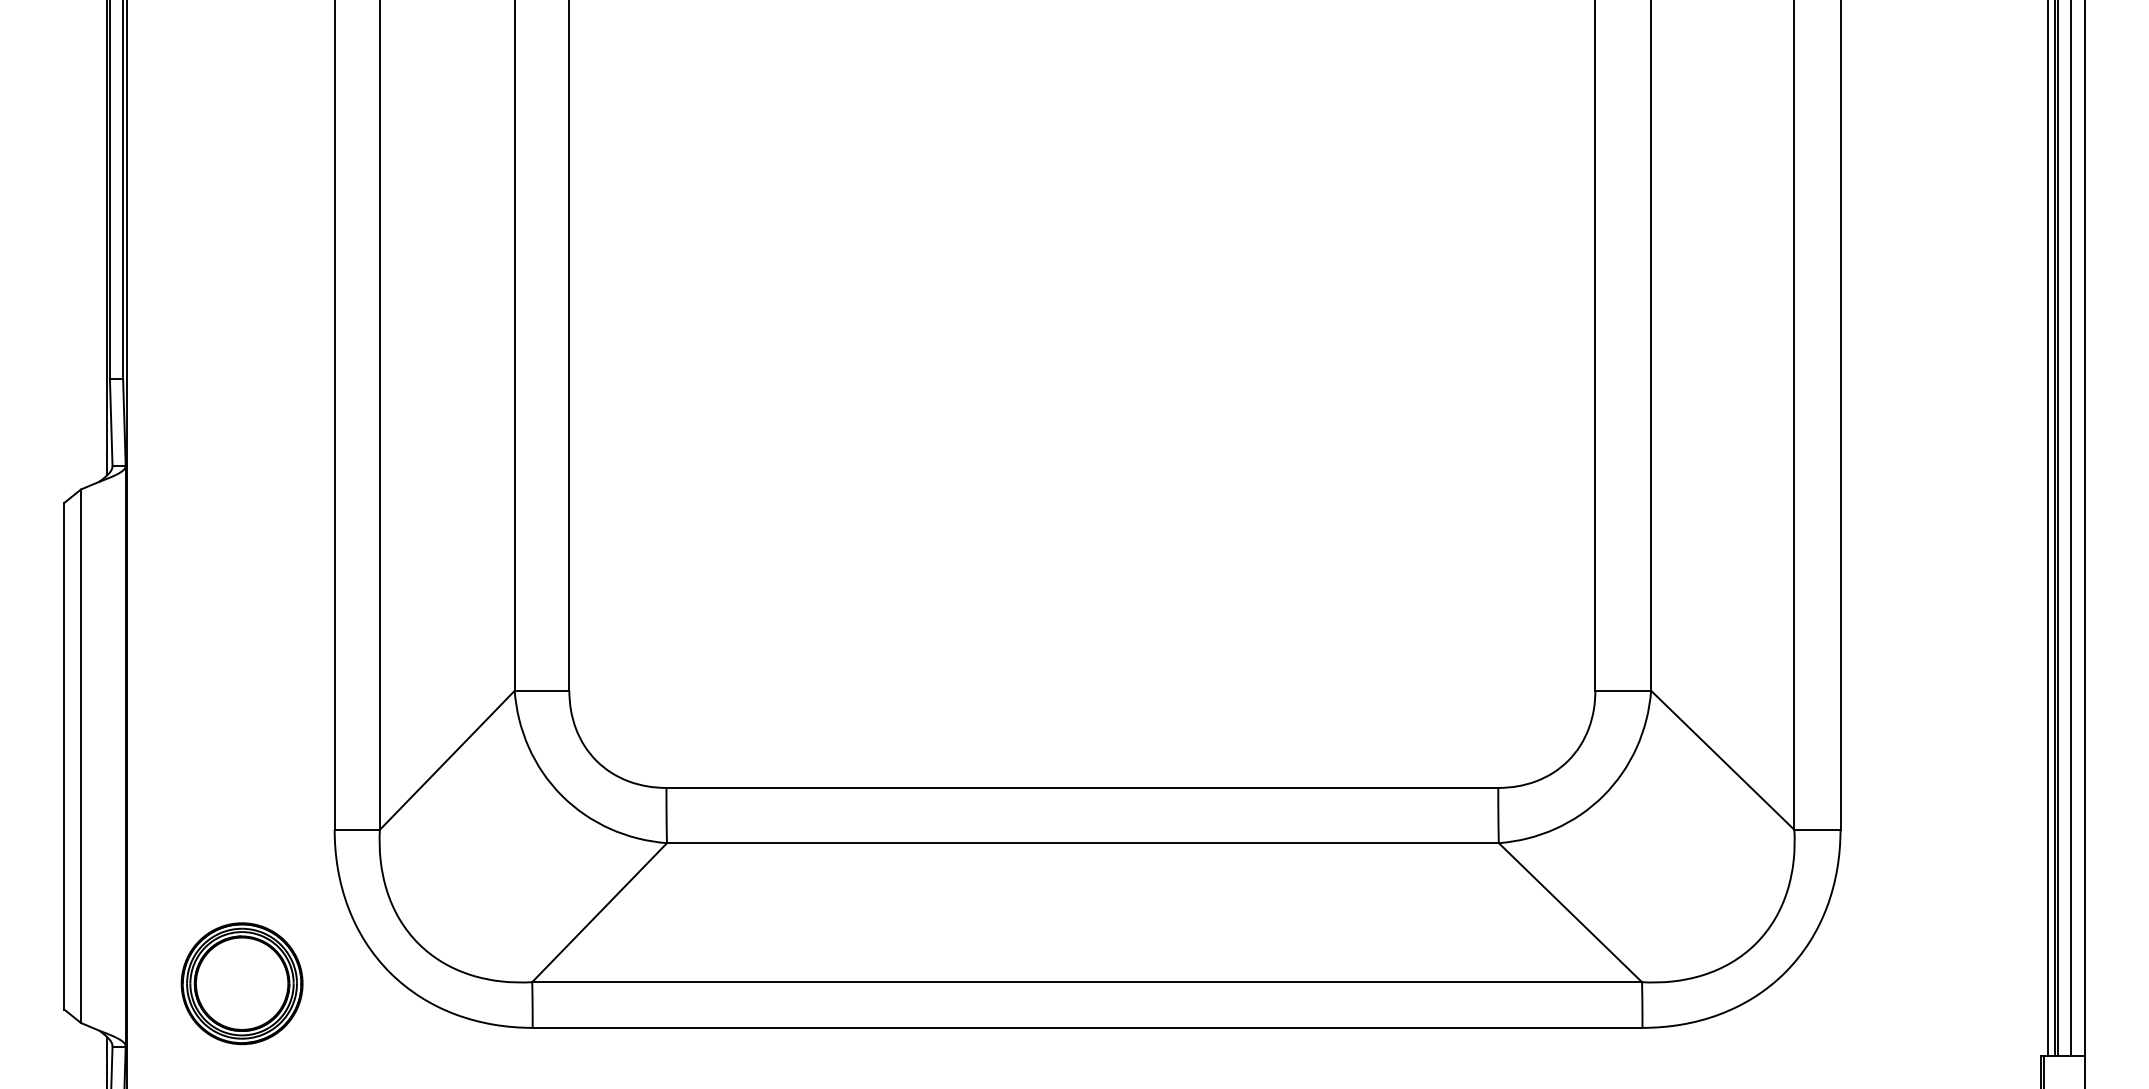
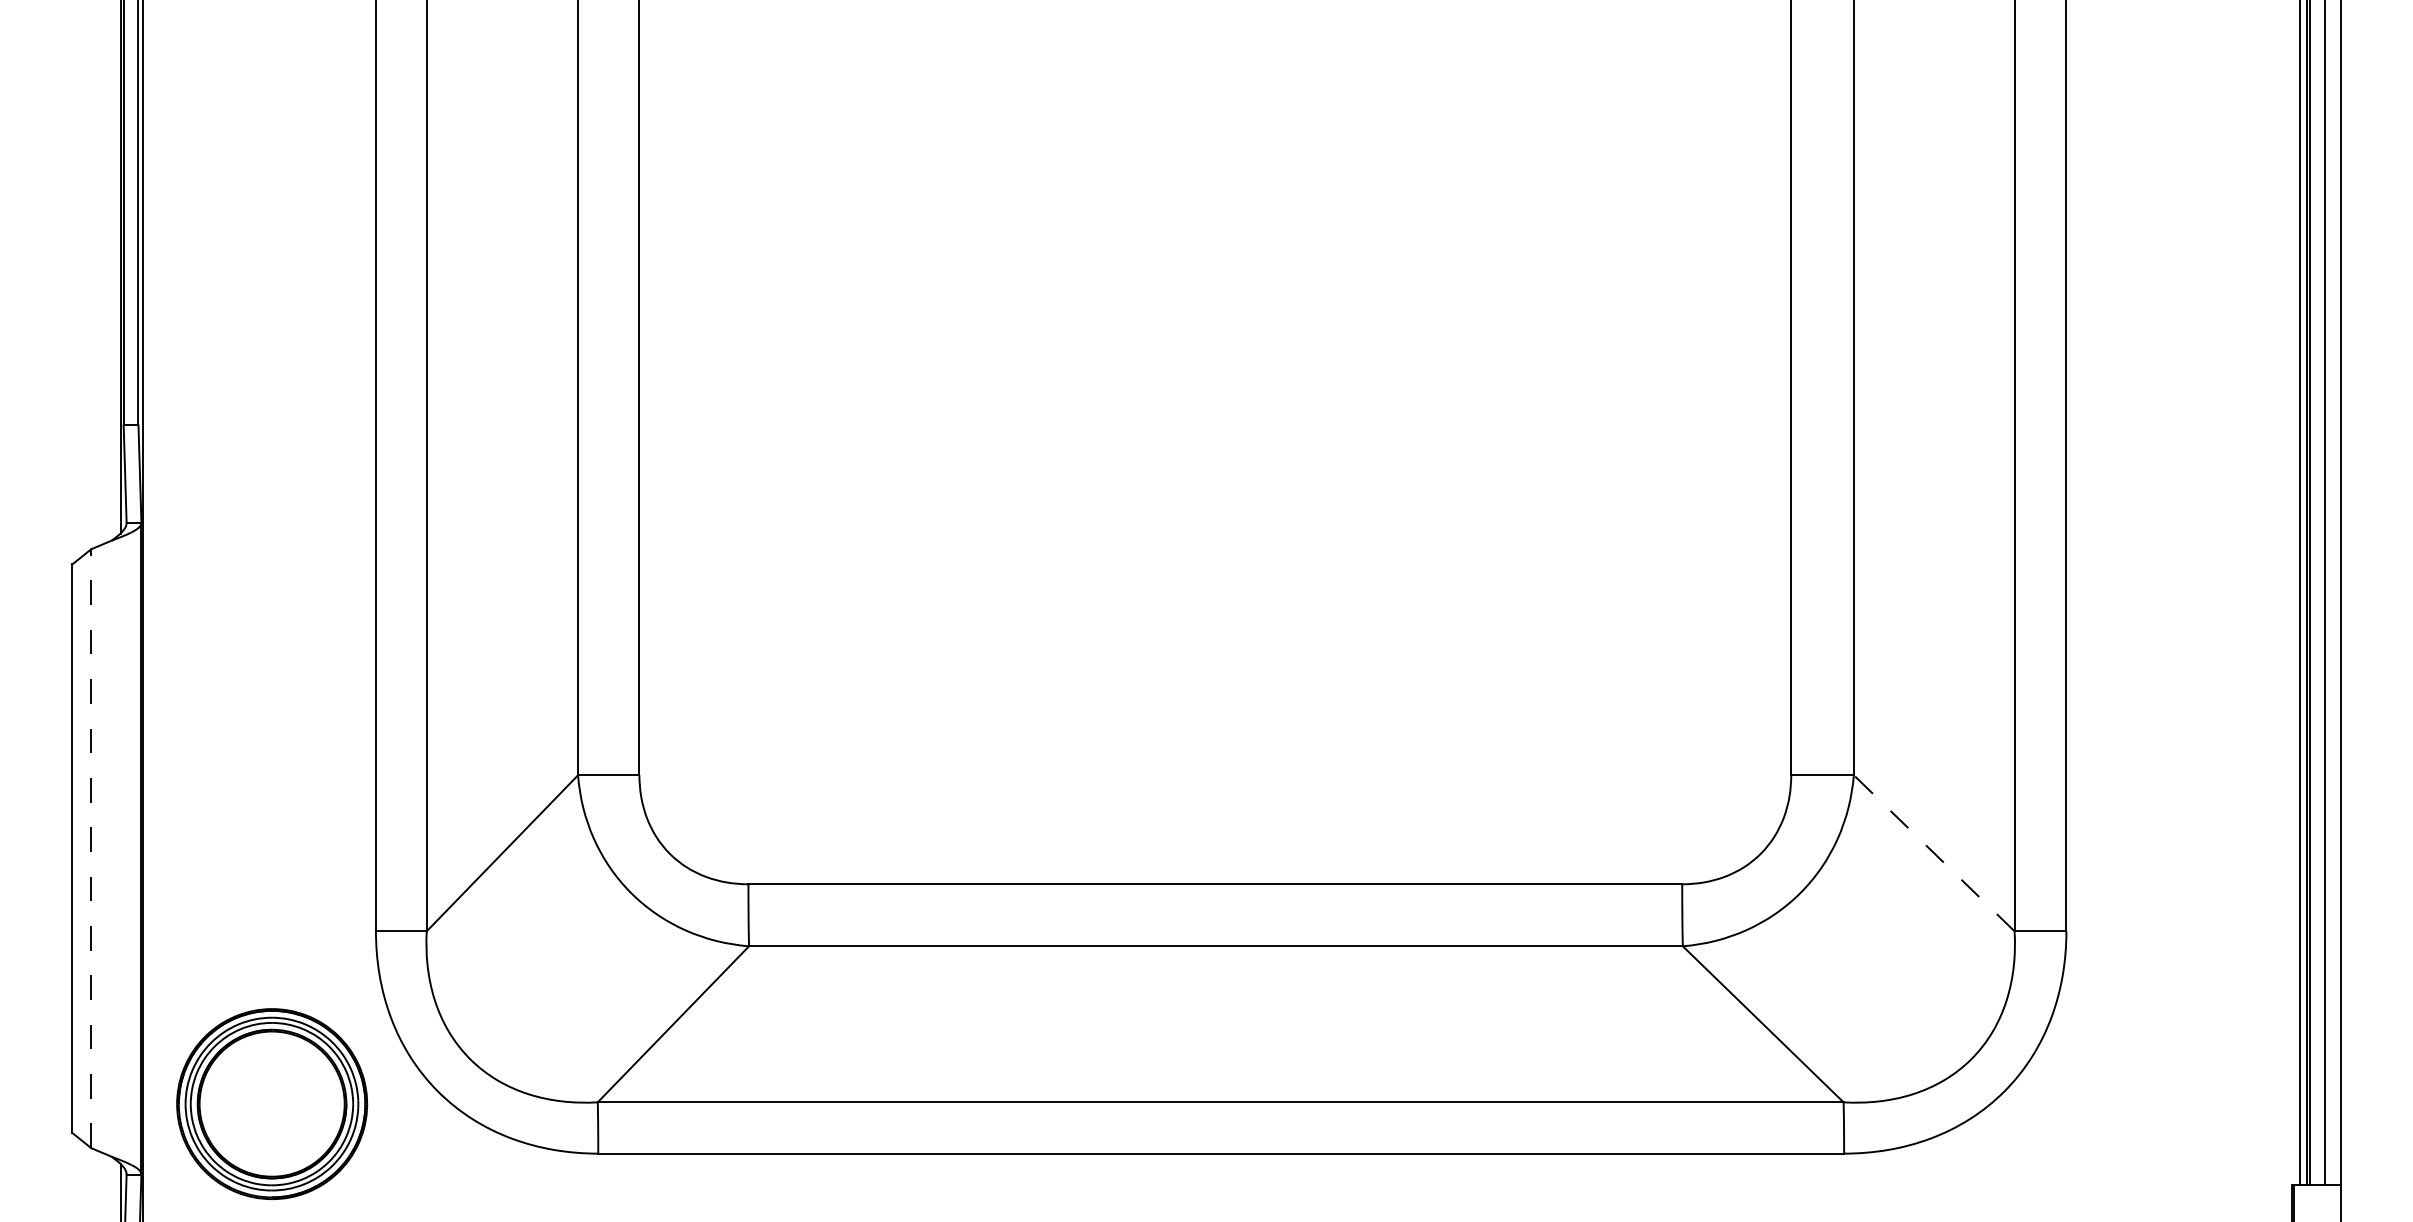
line: (81, 756) -> (91, 848), solid -> dashed
line: (1722, 759) -> (1933, 852), solid -> dashed
part: (241, 983) -> (271, 1103), size x1.4

